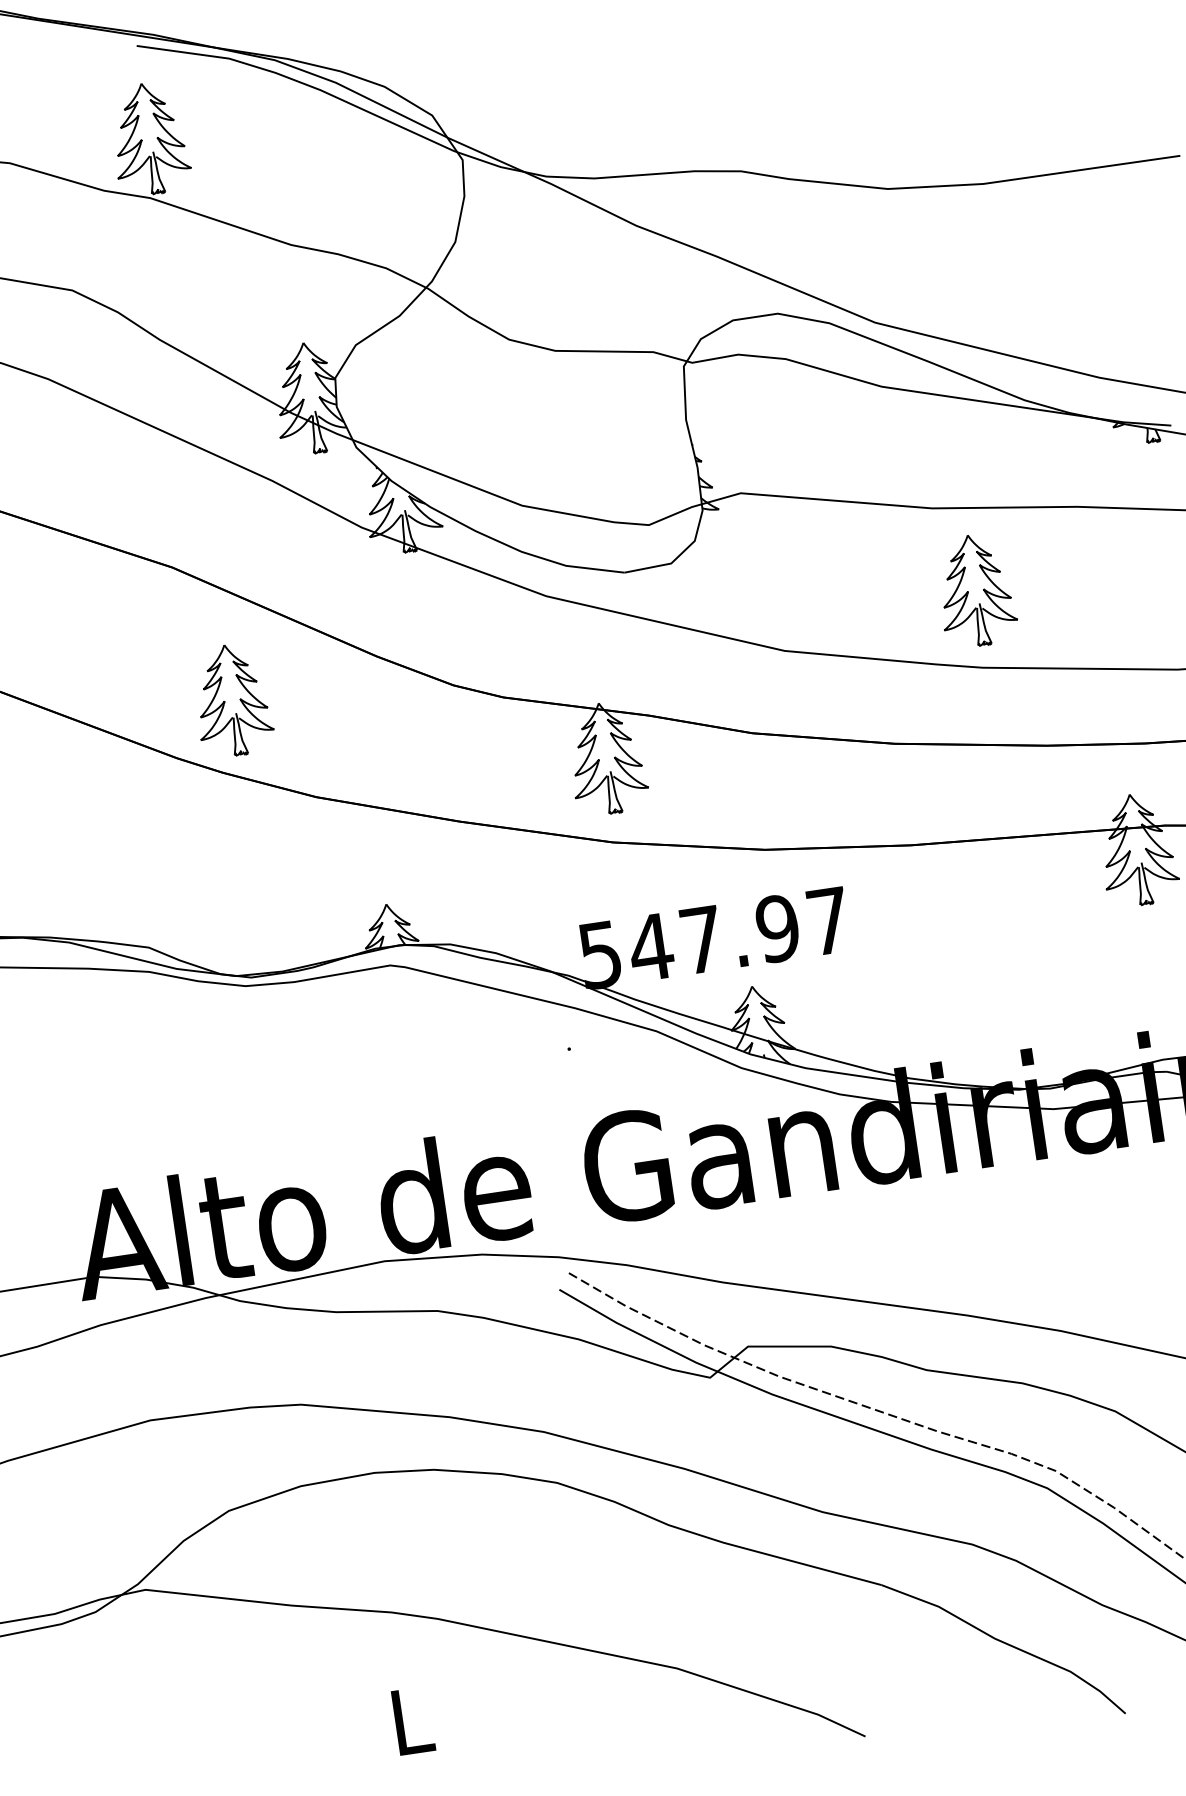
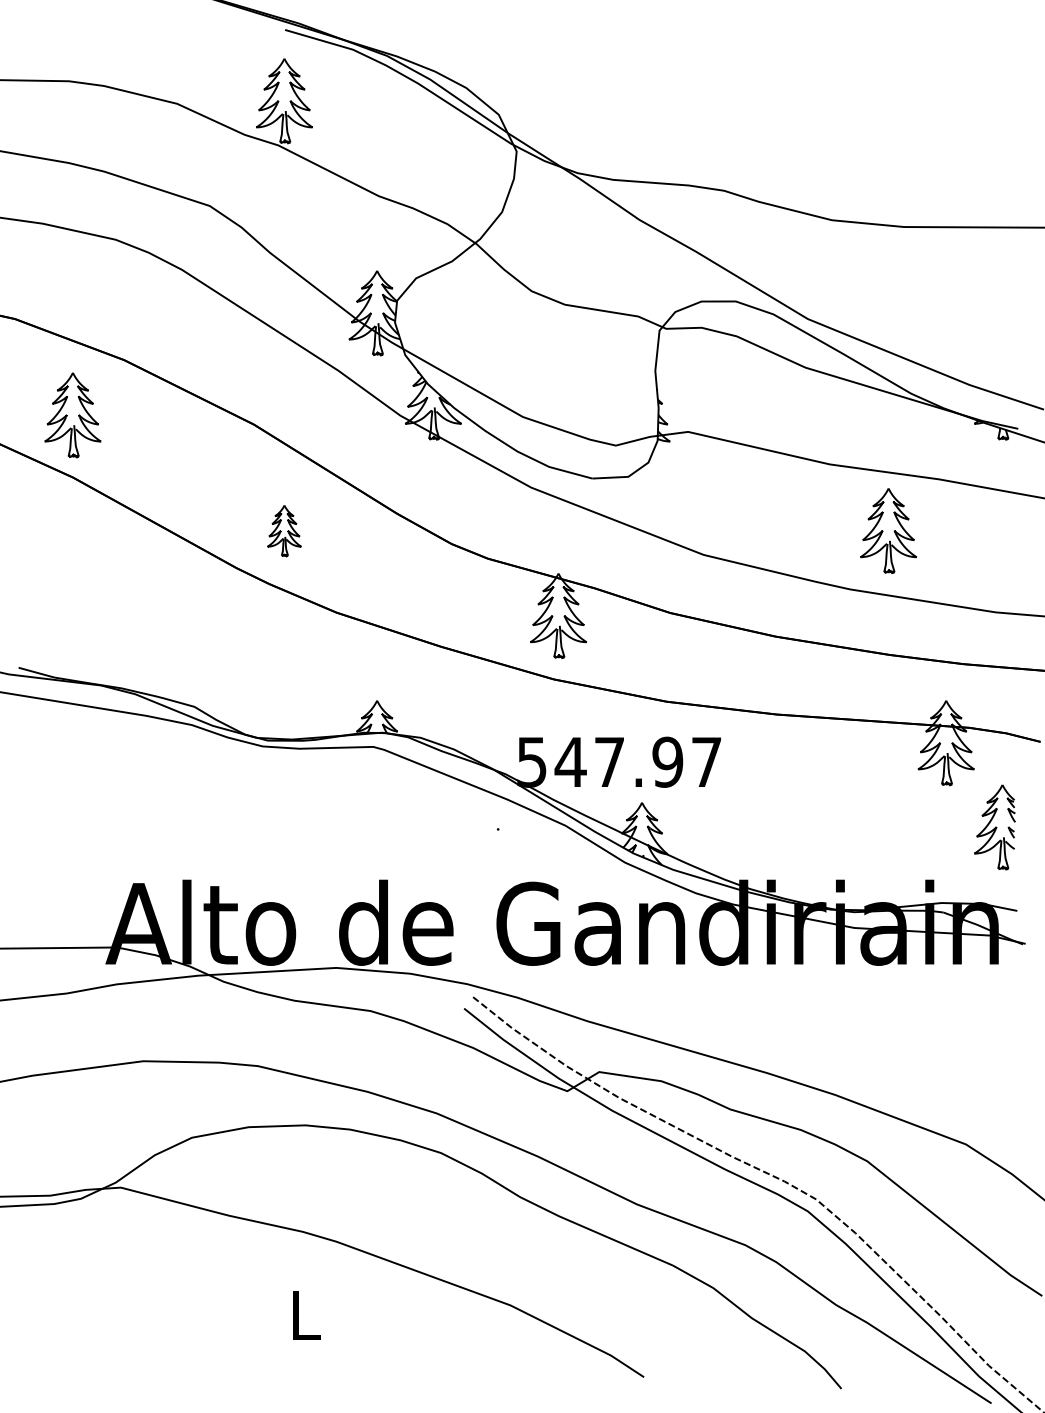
part: (975, 590) -> (888, 530), moved
part: (232, 699) -> (284, 530), size x0.6

